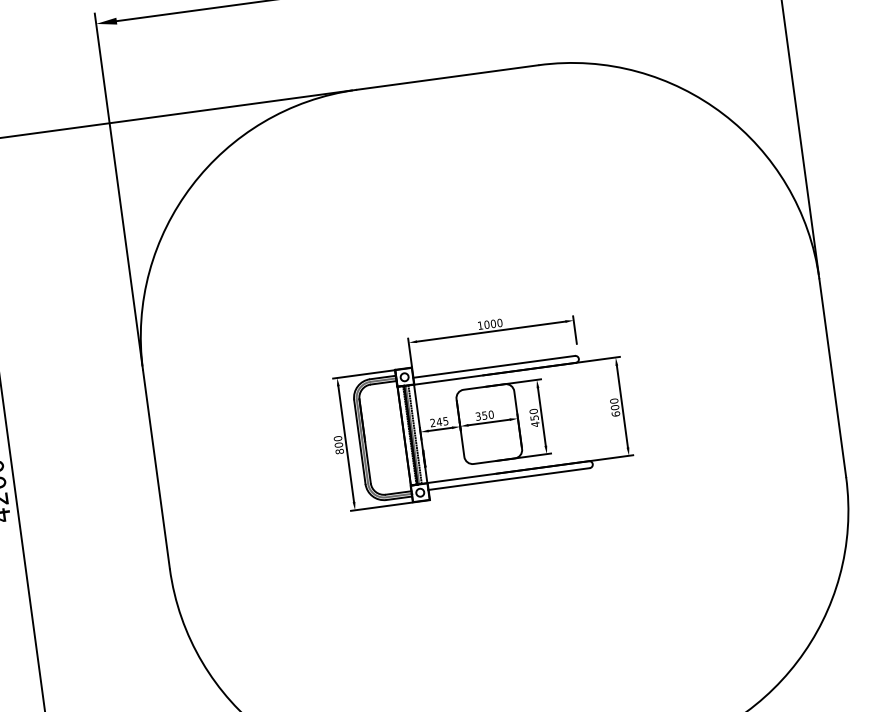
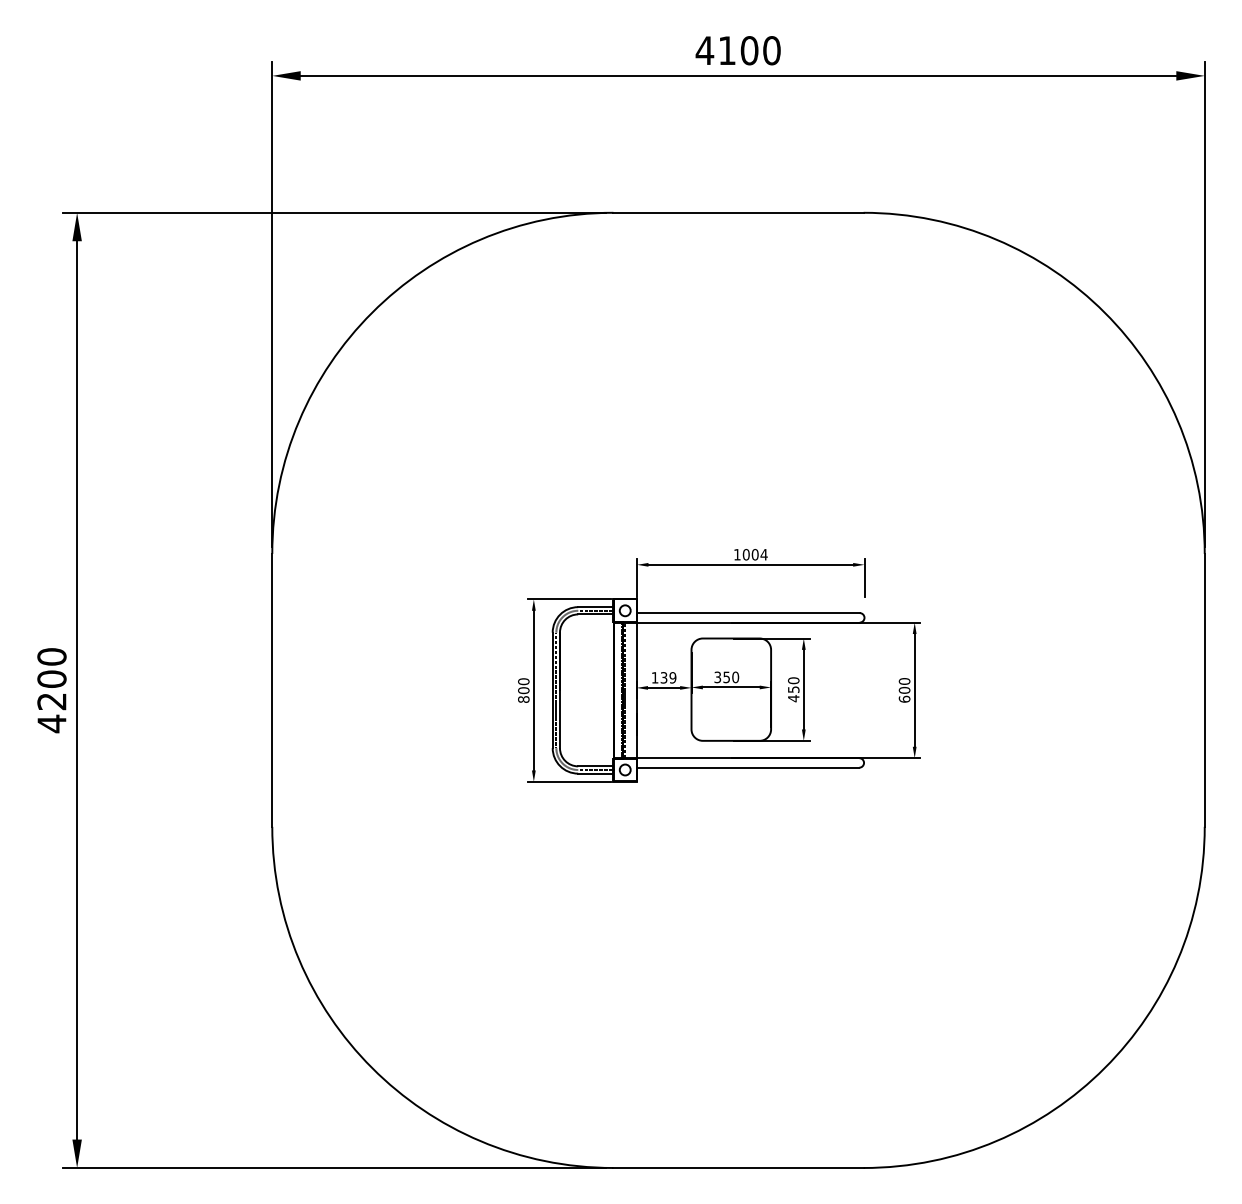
text: (499, 322) -> (763, 554), 1000 -> 1004
text: (438, 421) -> (663, 677), 245 -> 139
line: (414, 434) -> (628, 690), removed

